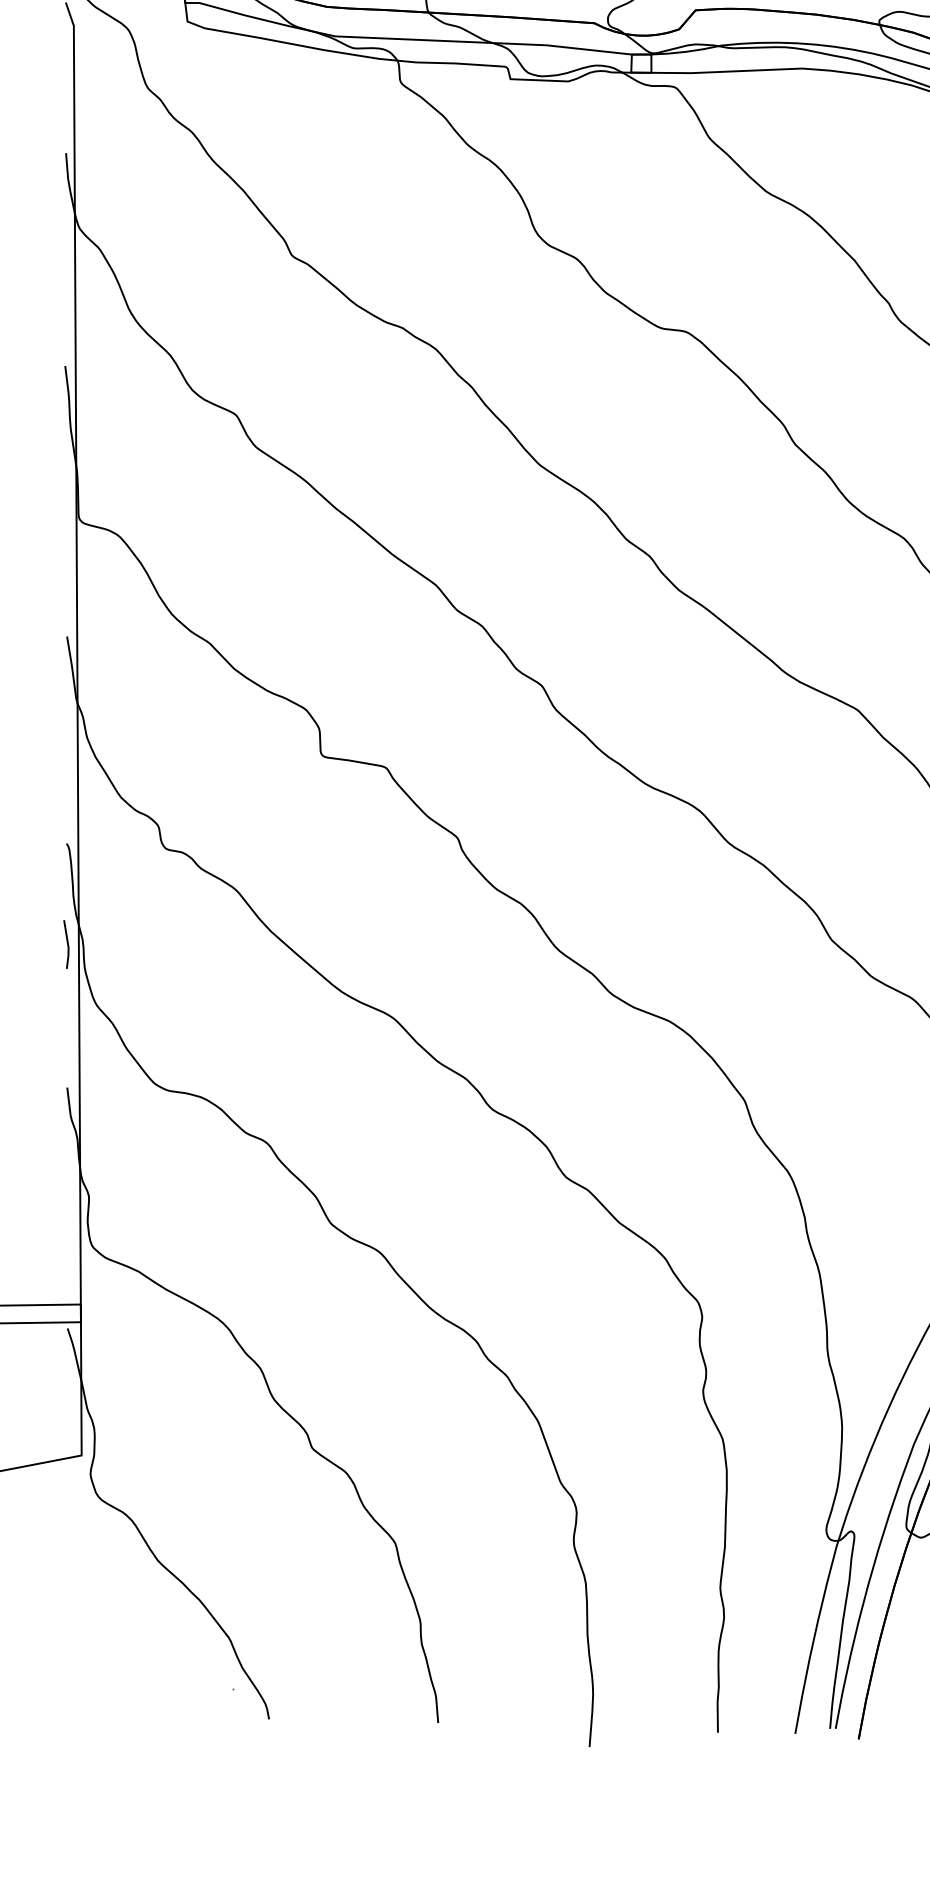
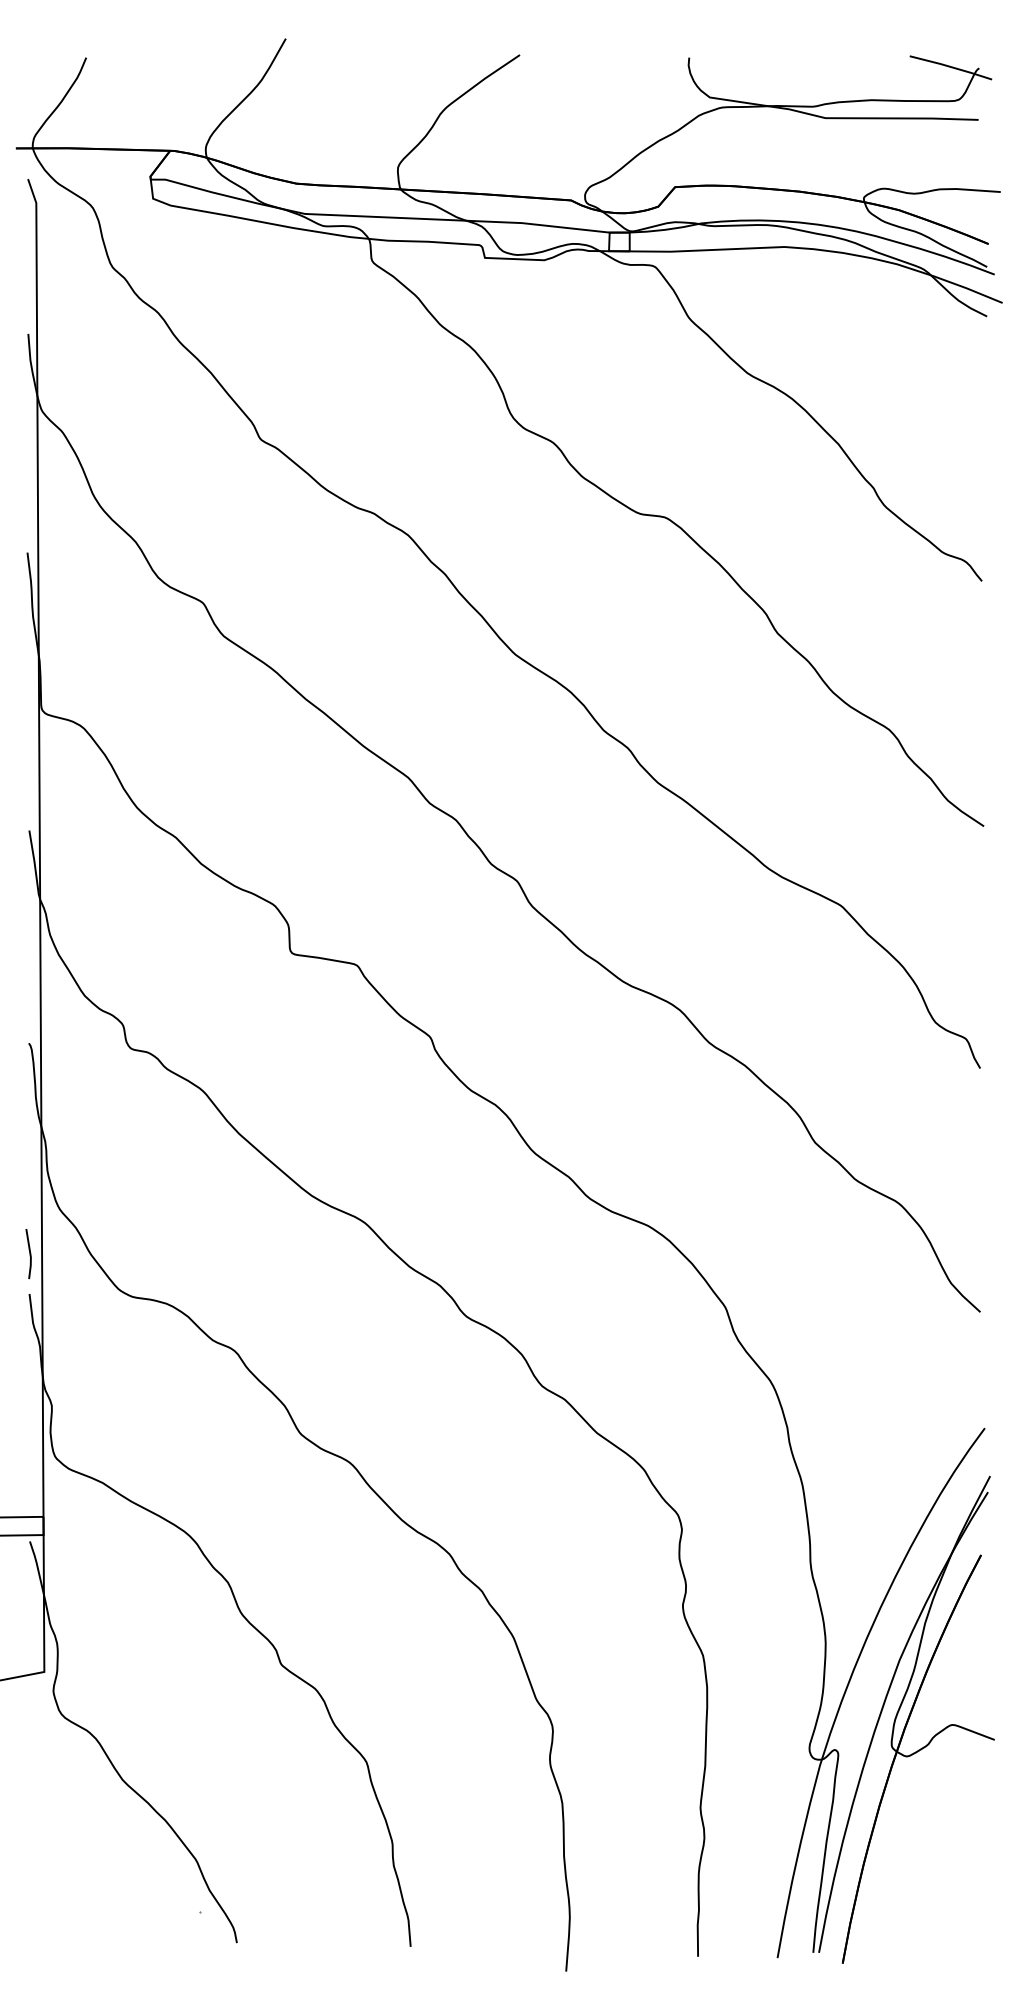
line: (67, 945) -> (29, 1254), moved

